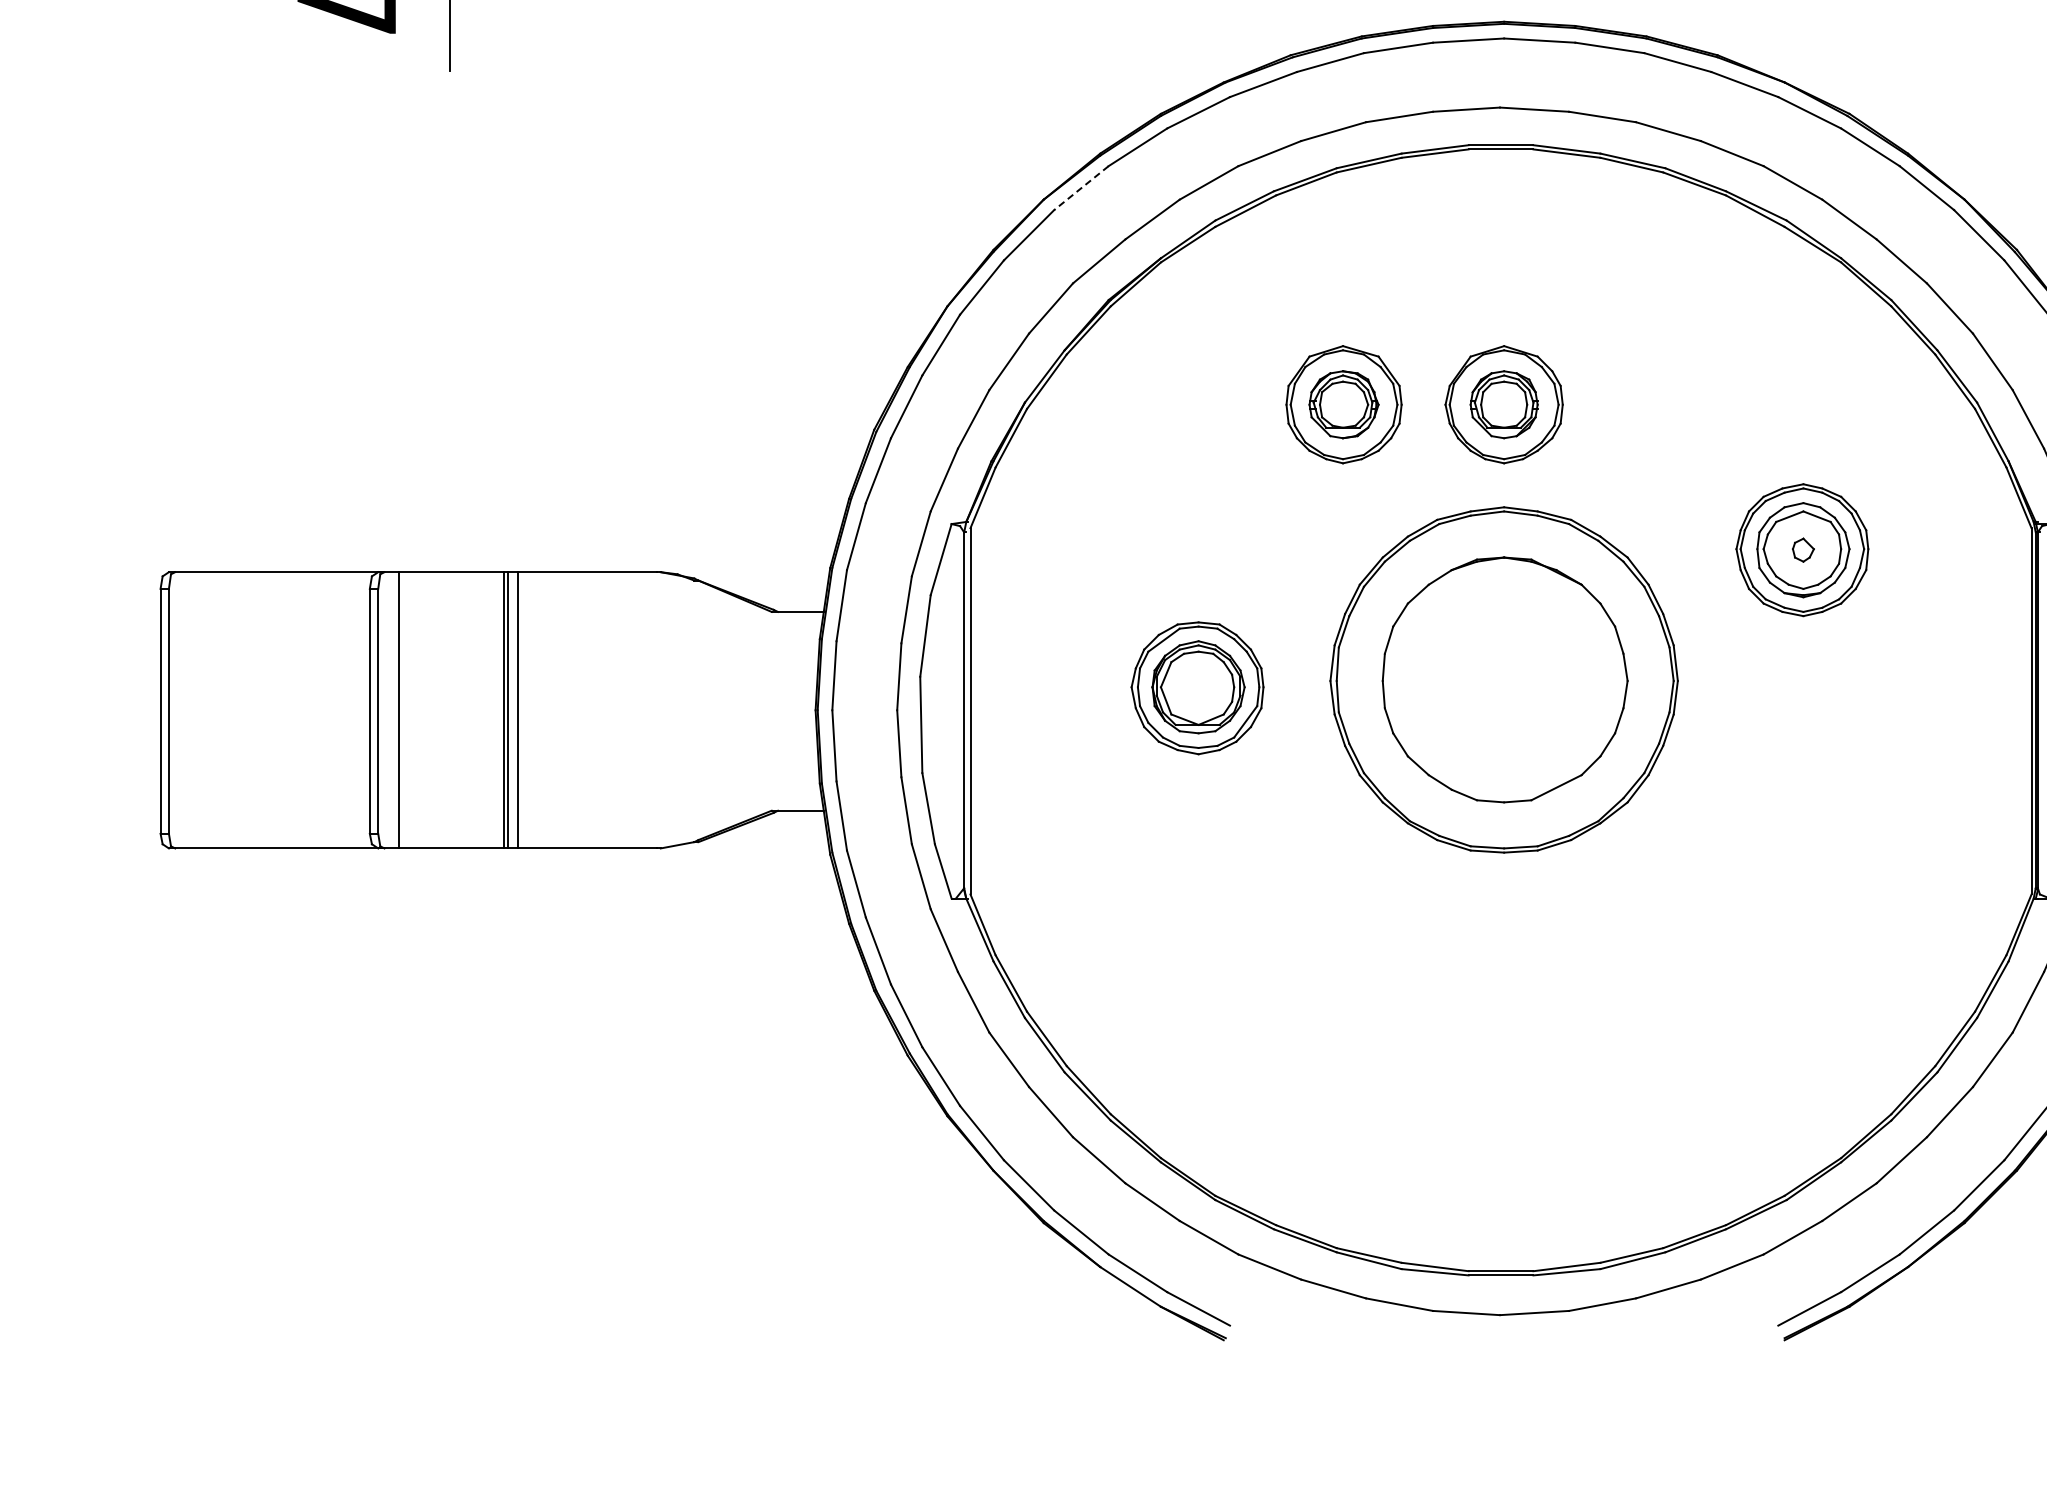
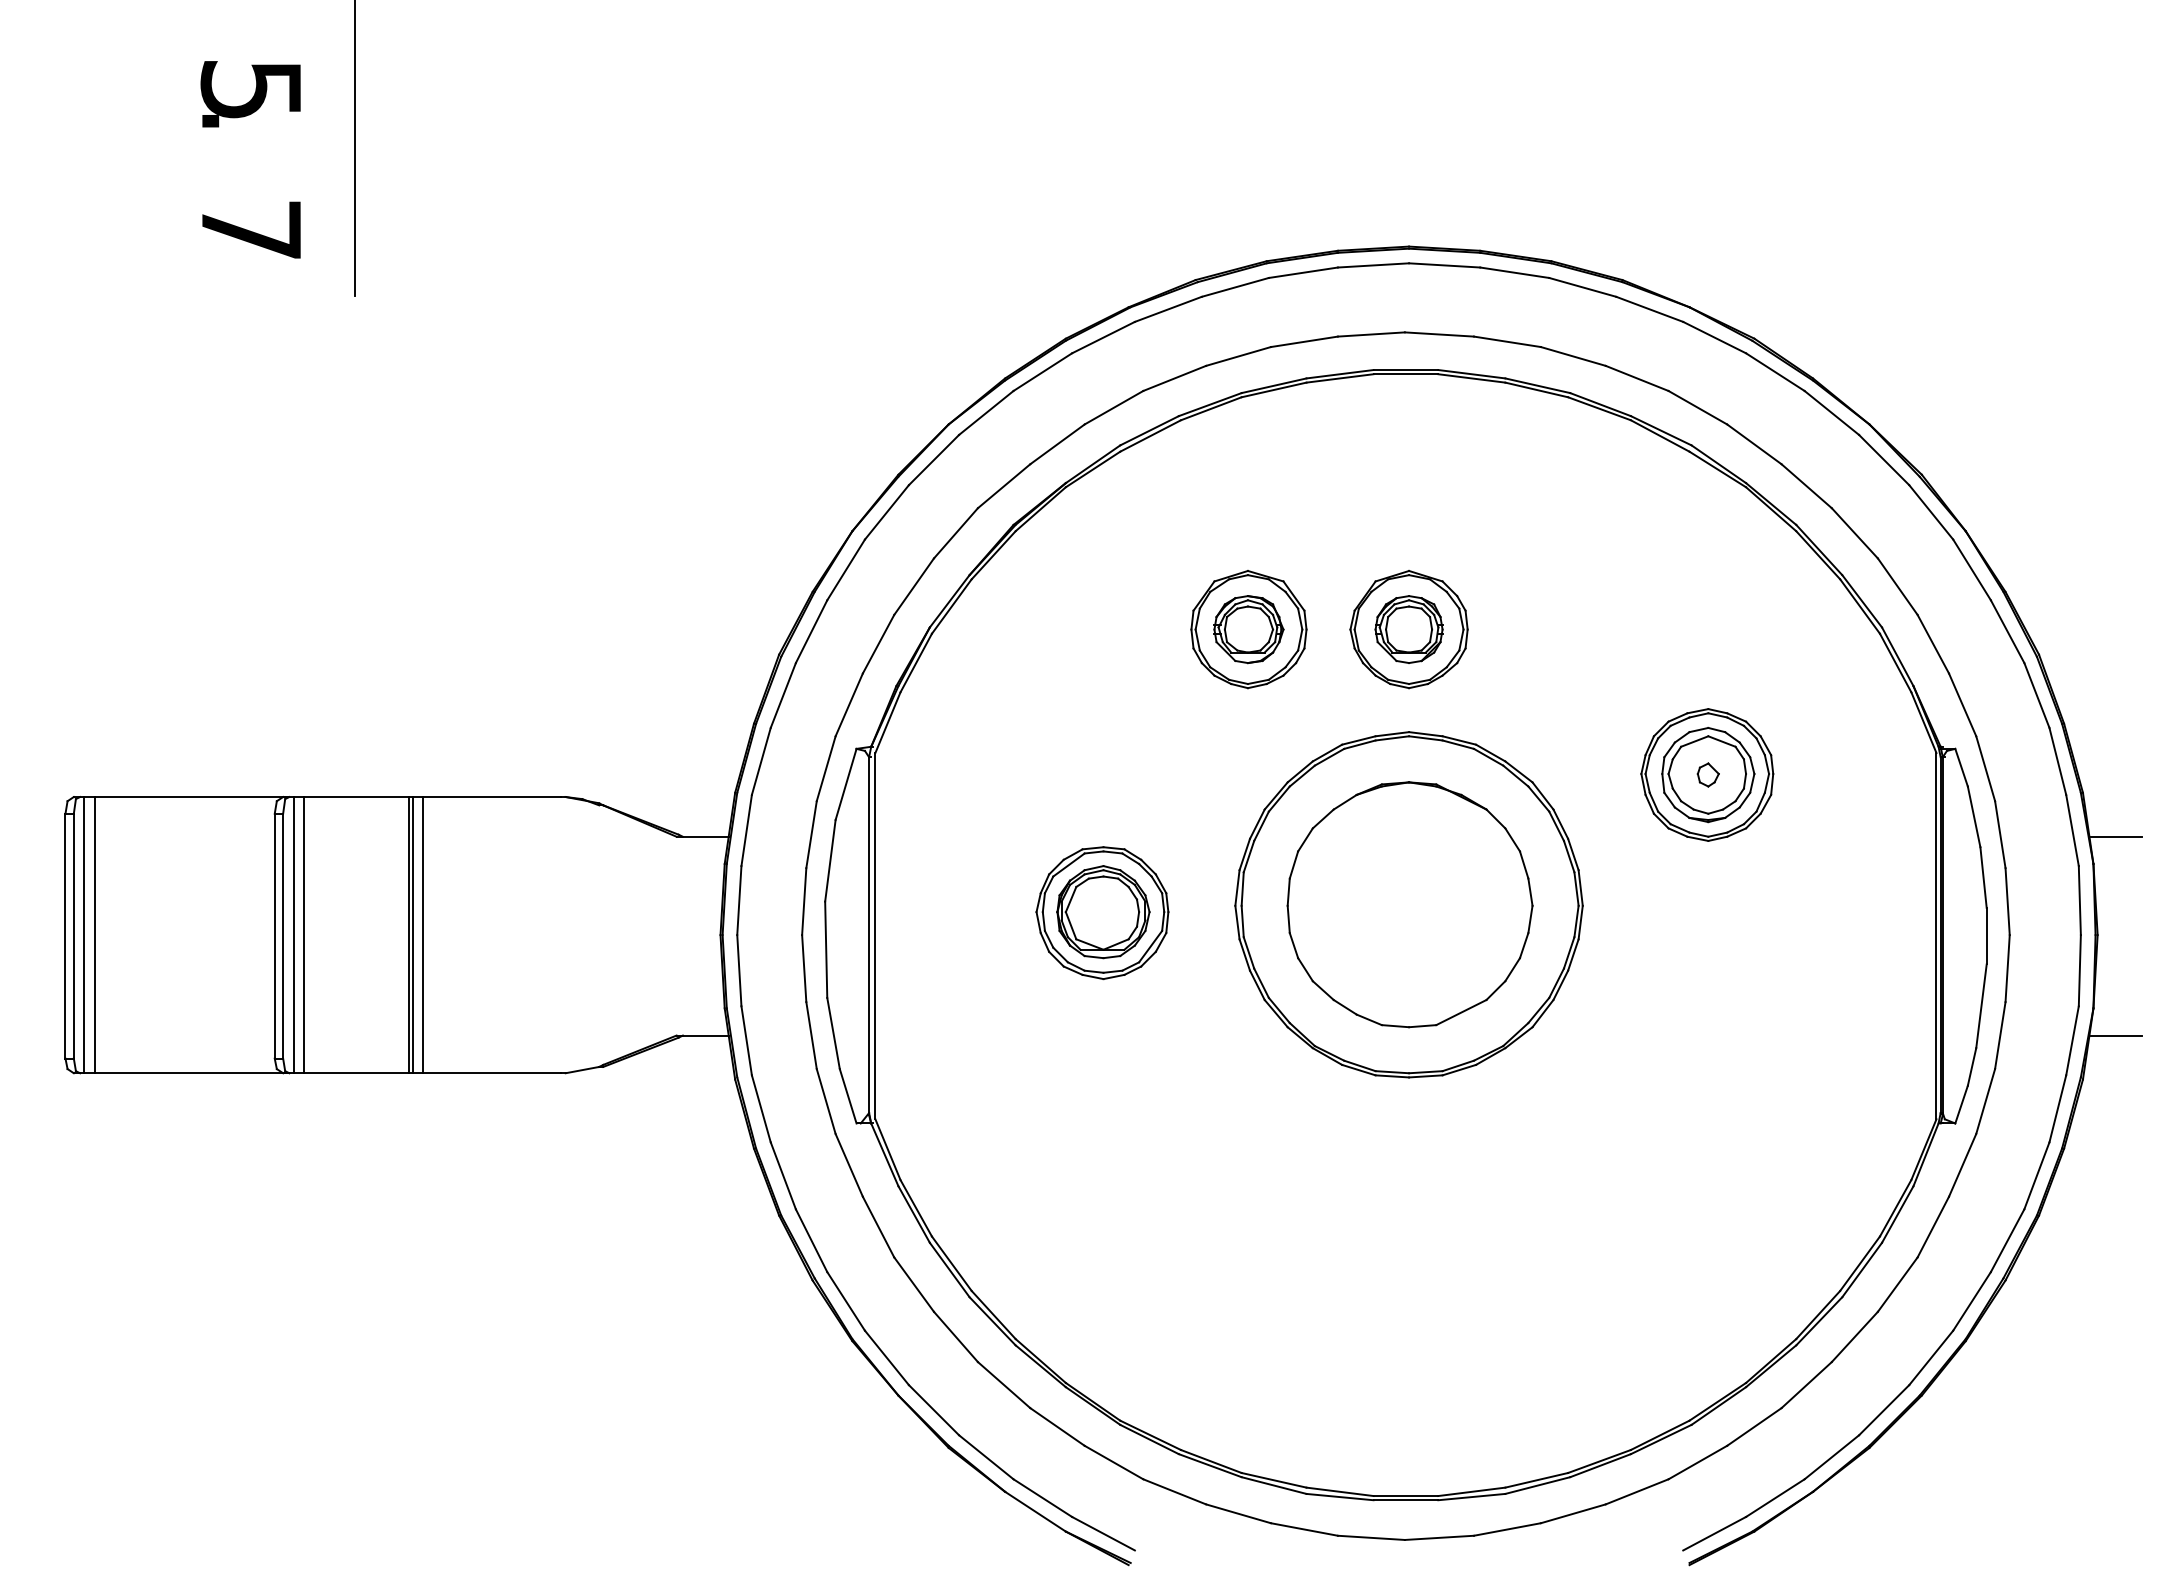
line: (1081, 187) -> (986, 412), dashed -> solid
line: (179, 710) -> (84, 935), added
line: (189, 710) -> (94, 935), added
line: (388, 710) -> (293, 935), added

